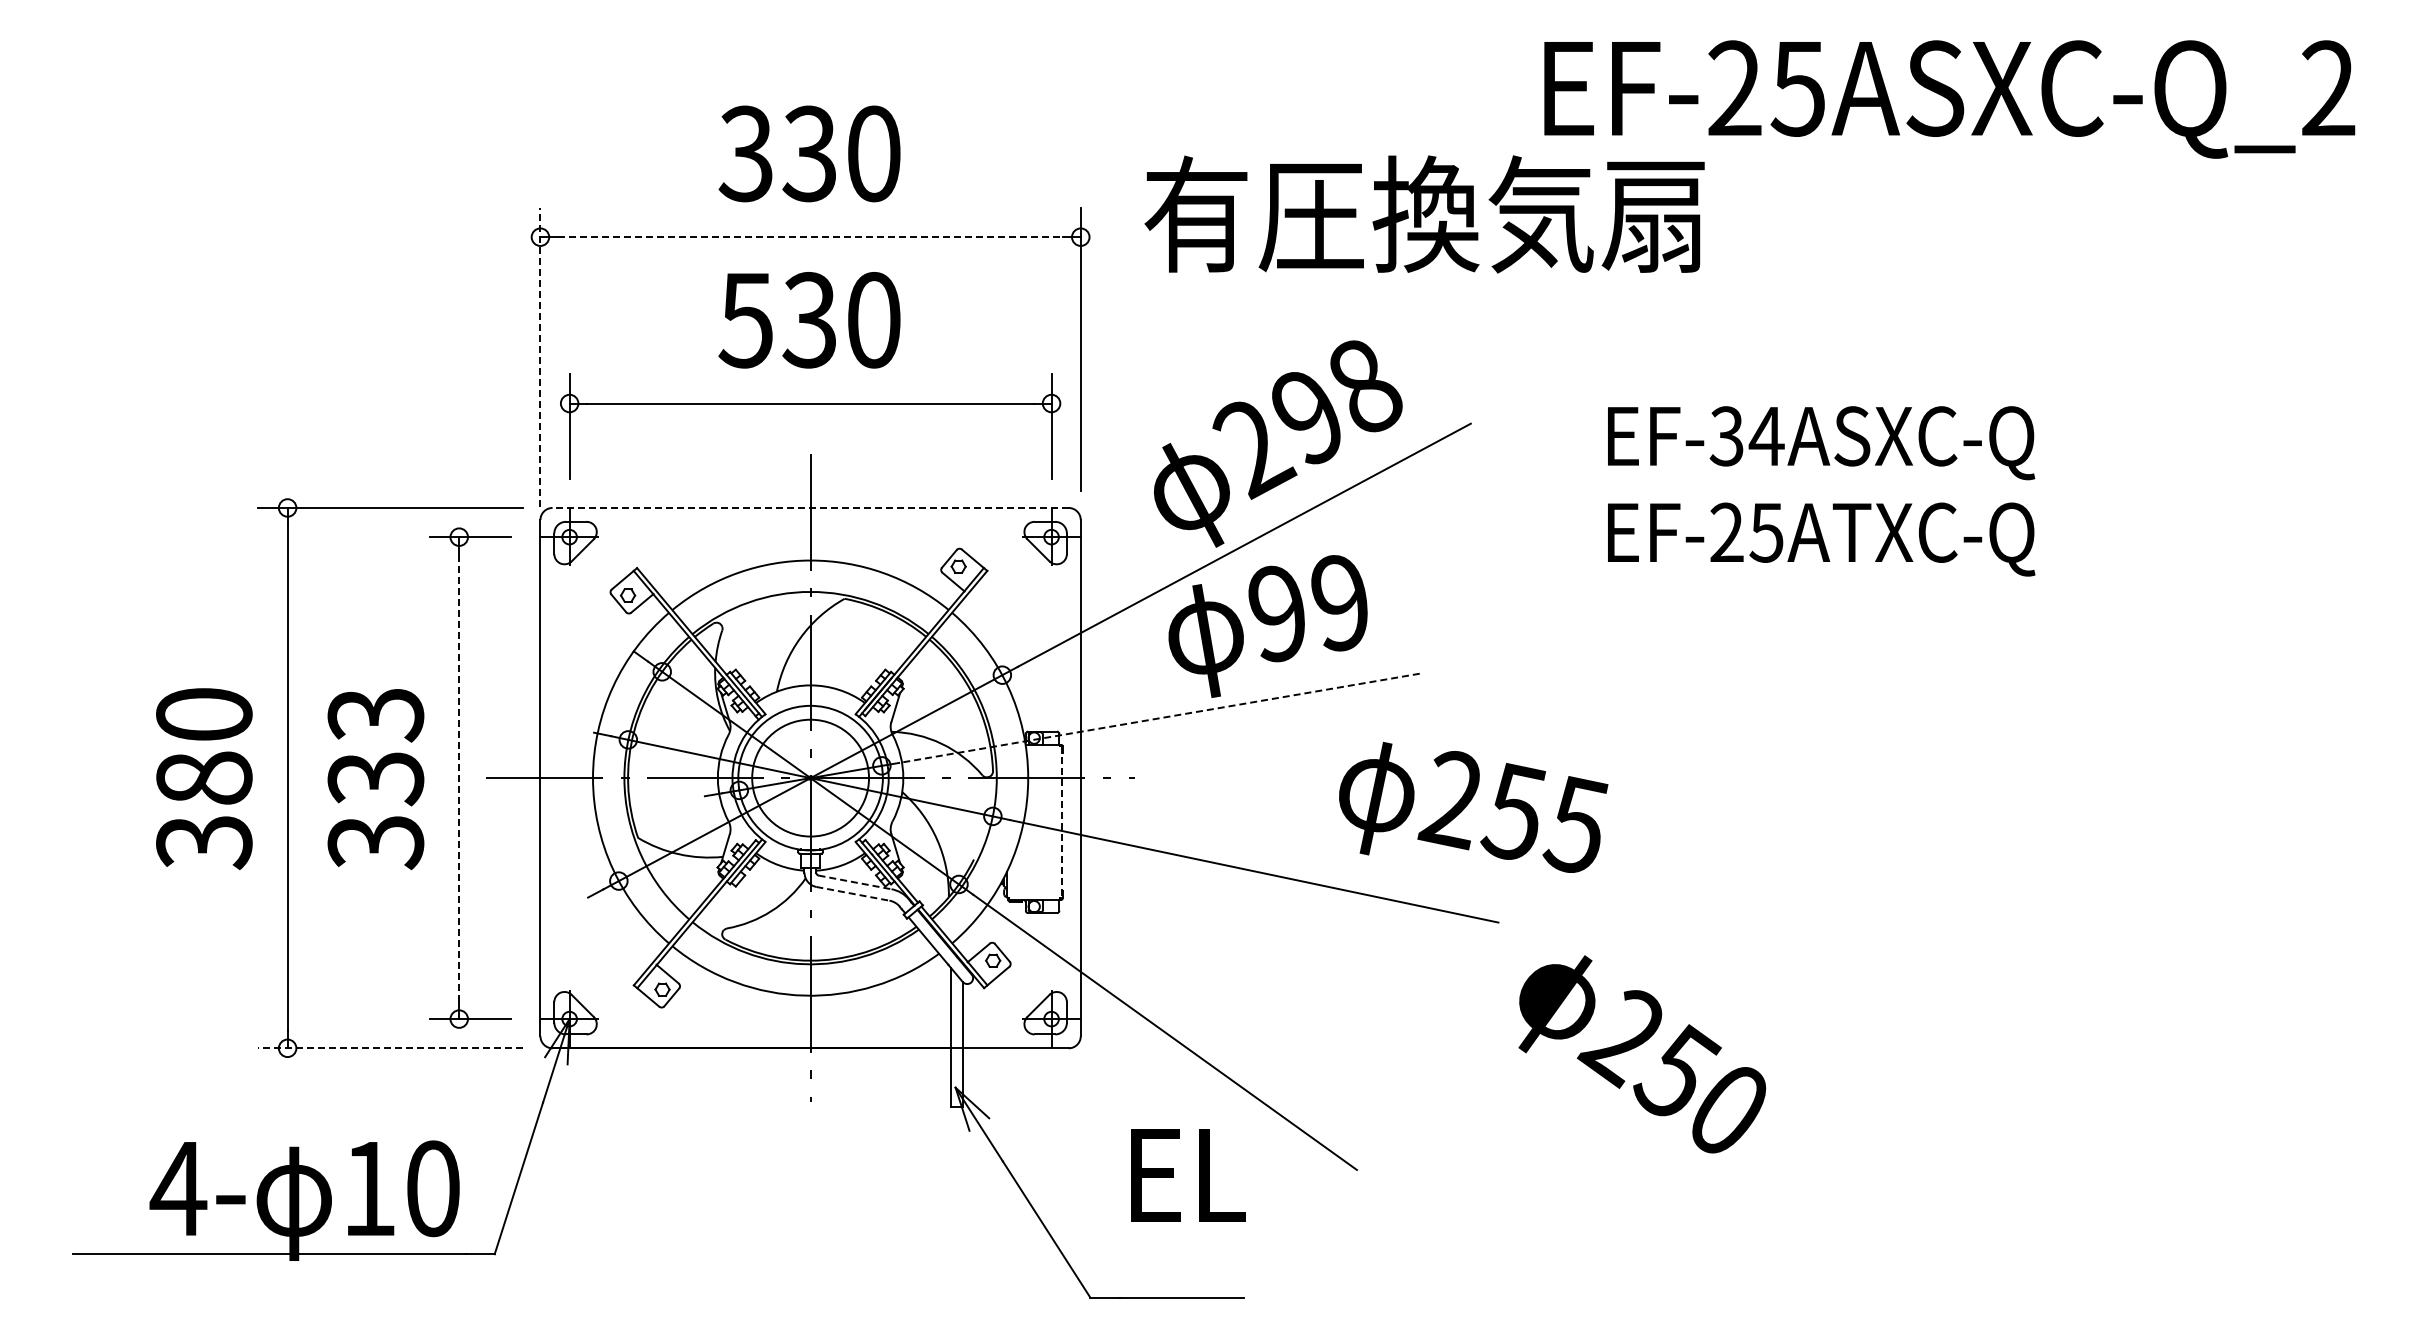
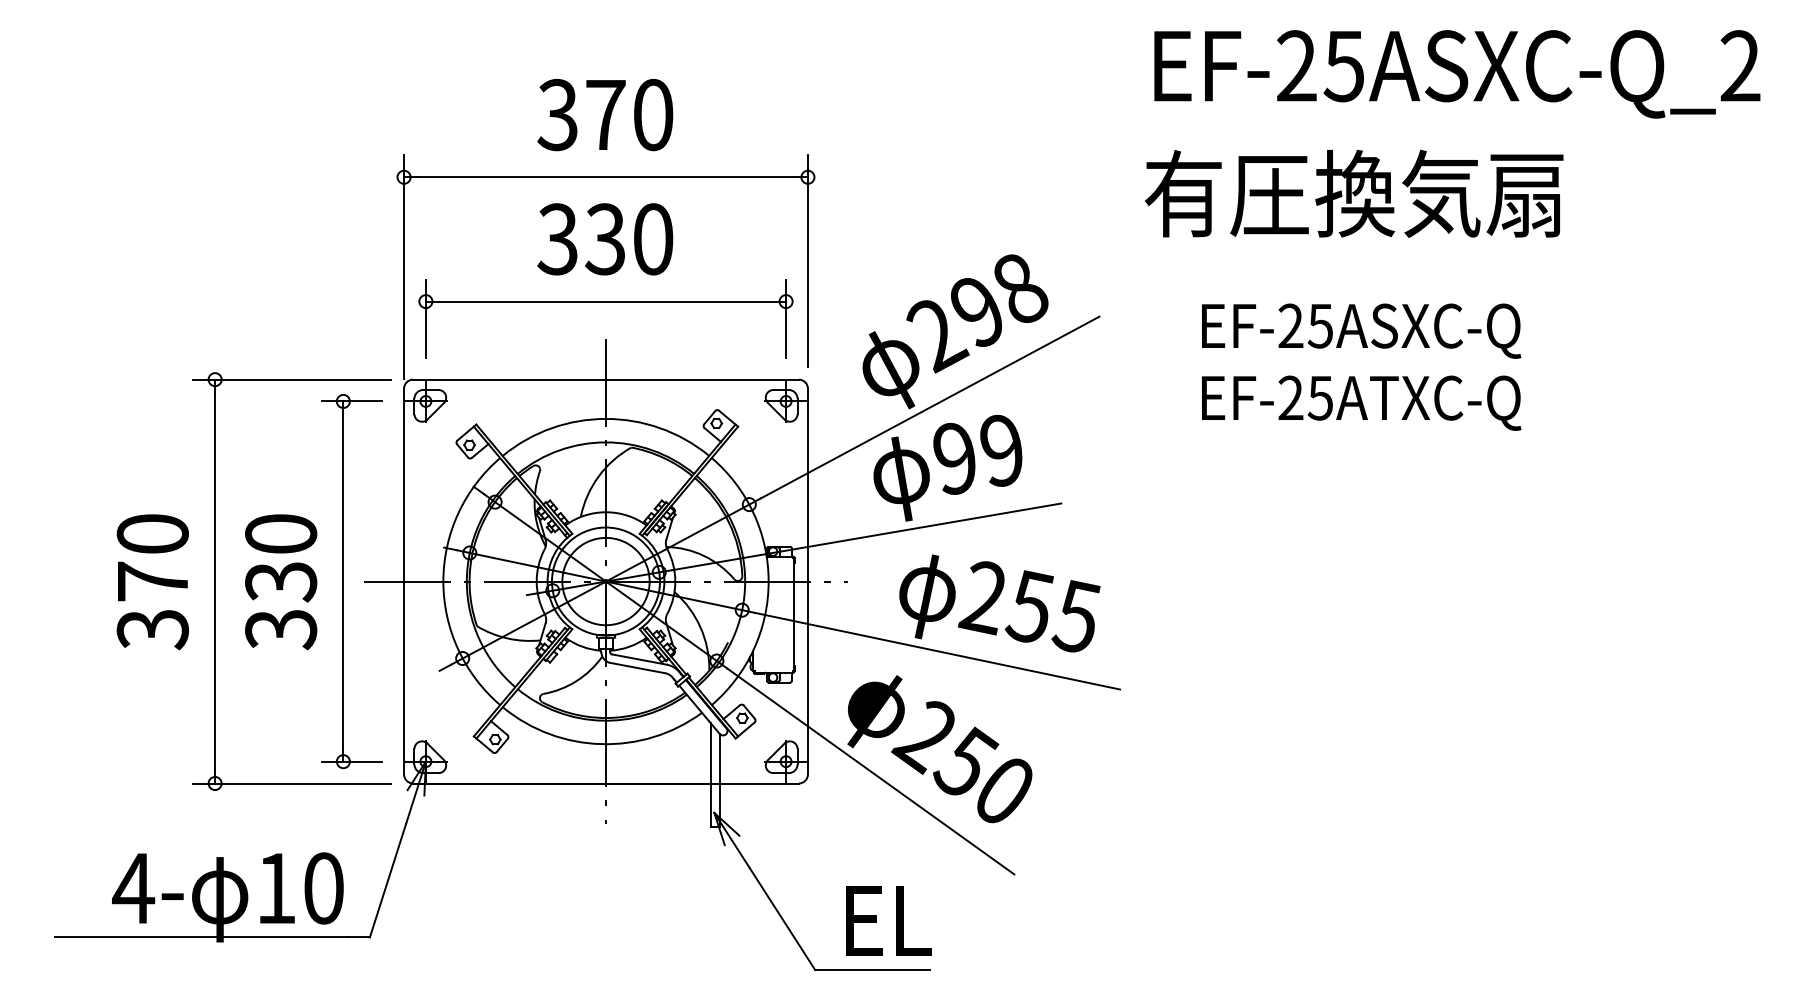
text: (809, 153) -> (605, 114), 330 -> 370
text: (1424, 214) -> (1354, 193), moved
line: (810, 237) -> (605, 177), dashed -> solid
text: (745, 320) -> (557, 239), 530 -> 330
line: (540, 356) -> (404, 266), dashed -> solid
text: (1746, 436) -> (1305, 326), EF-34ASXC-Q -> EF-25ASXC-Q
line: (810, 507) -> (605, 379), dashed -> solid
text: (375, 715) -> (280, 534), 333 -> 330
line: (1158, 718) -> (866, 536), dashed -> solid
text: (204, 777) -> (152, 581), 380 -> 370
line: (459, 778) -> (343, 581), dashed -> solid
text: (1473, 806) -> (999, 602), moved
line: (1061, 822) -> (793, 614), dashed -> solid
line: (855, 882) -> (639, 659), dashed -> solid
line: (853, 893) -> (638, 667), dashed -> solid
line: (390, 1048) -> (292, 783), dashed -> solid
text: (1642, 1054) -> (940, 749), moved
text: (1188, 1175) -> (888, 921), moved

